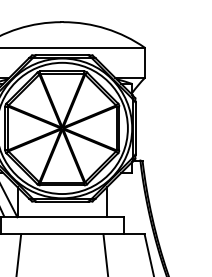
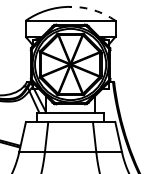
arc: (106, 28) -> (94, 10), solid -> dashed

